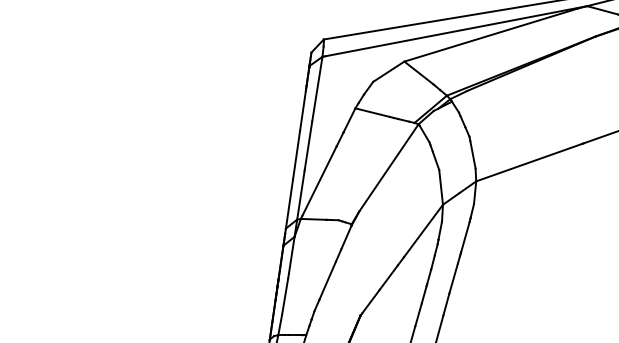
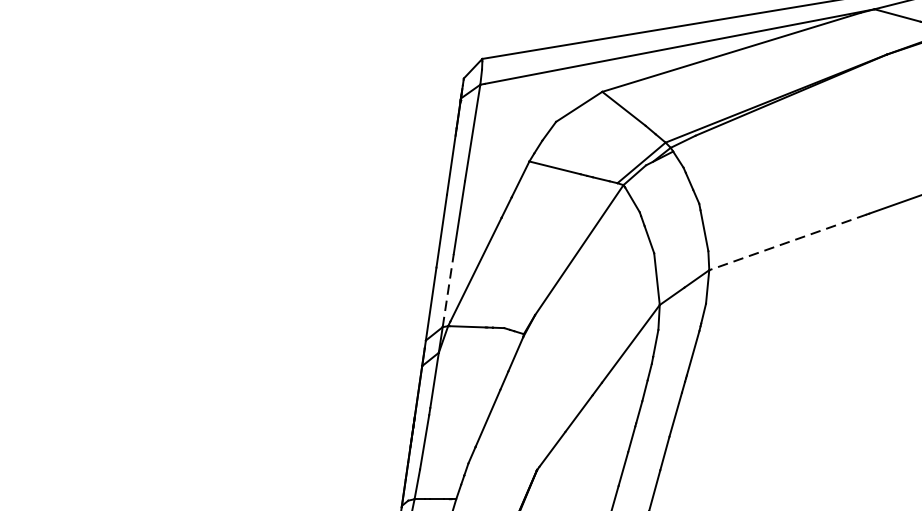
line: (528, 162) -> (787, 242), solid -> dashed
line: (300, 195) -> (447, 291), solid -> dashed

